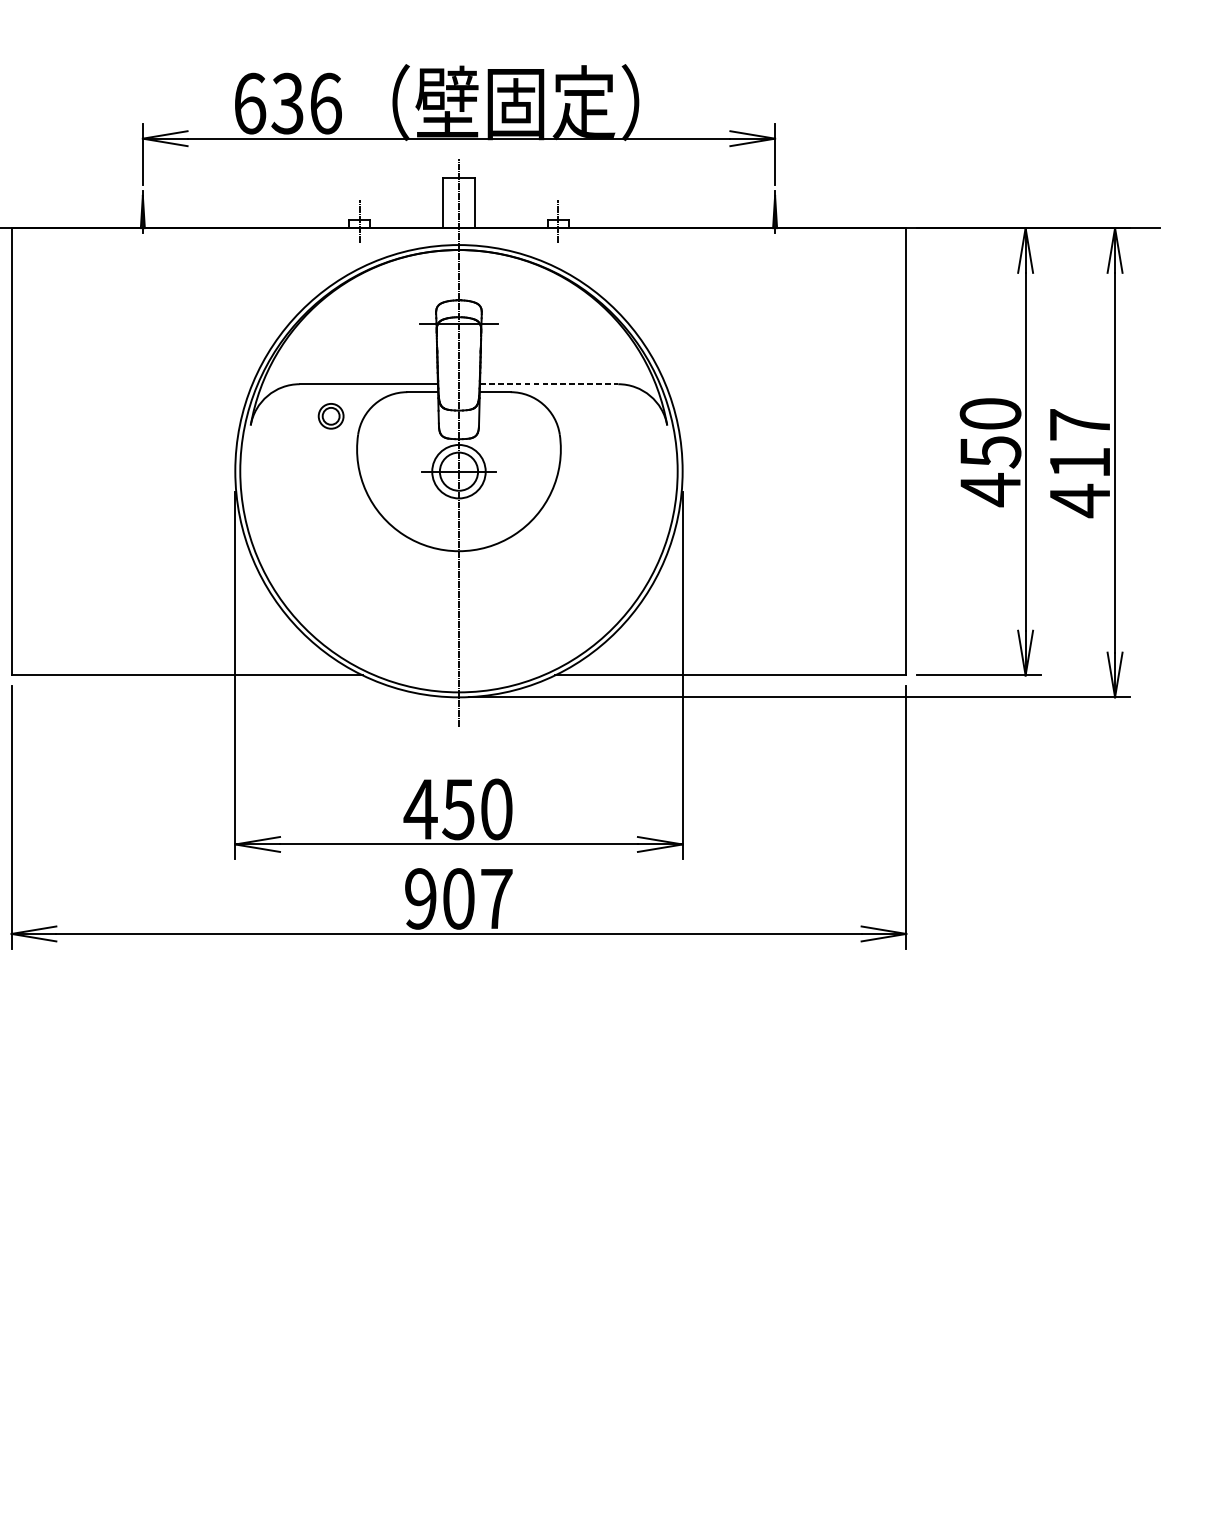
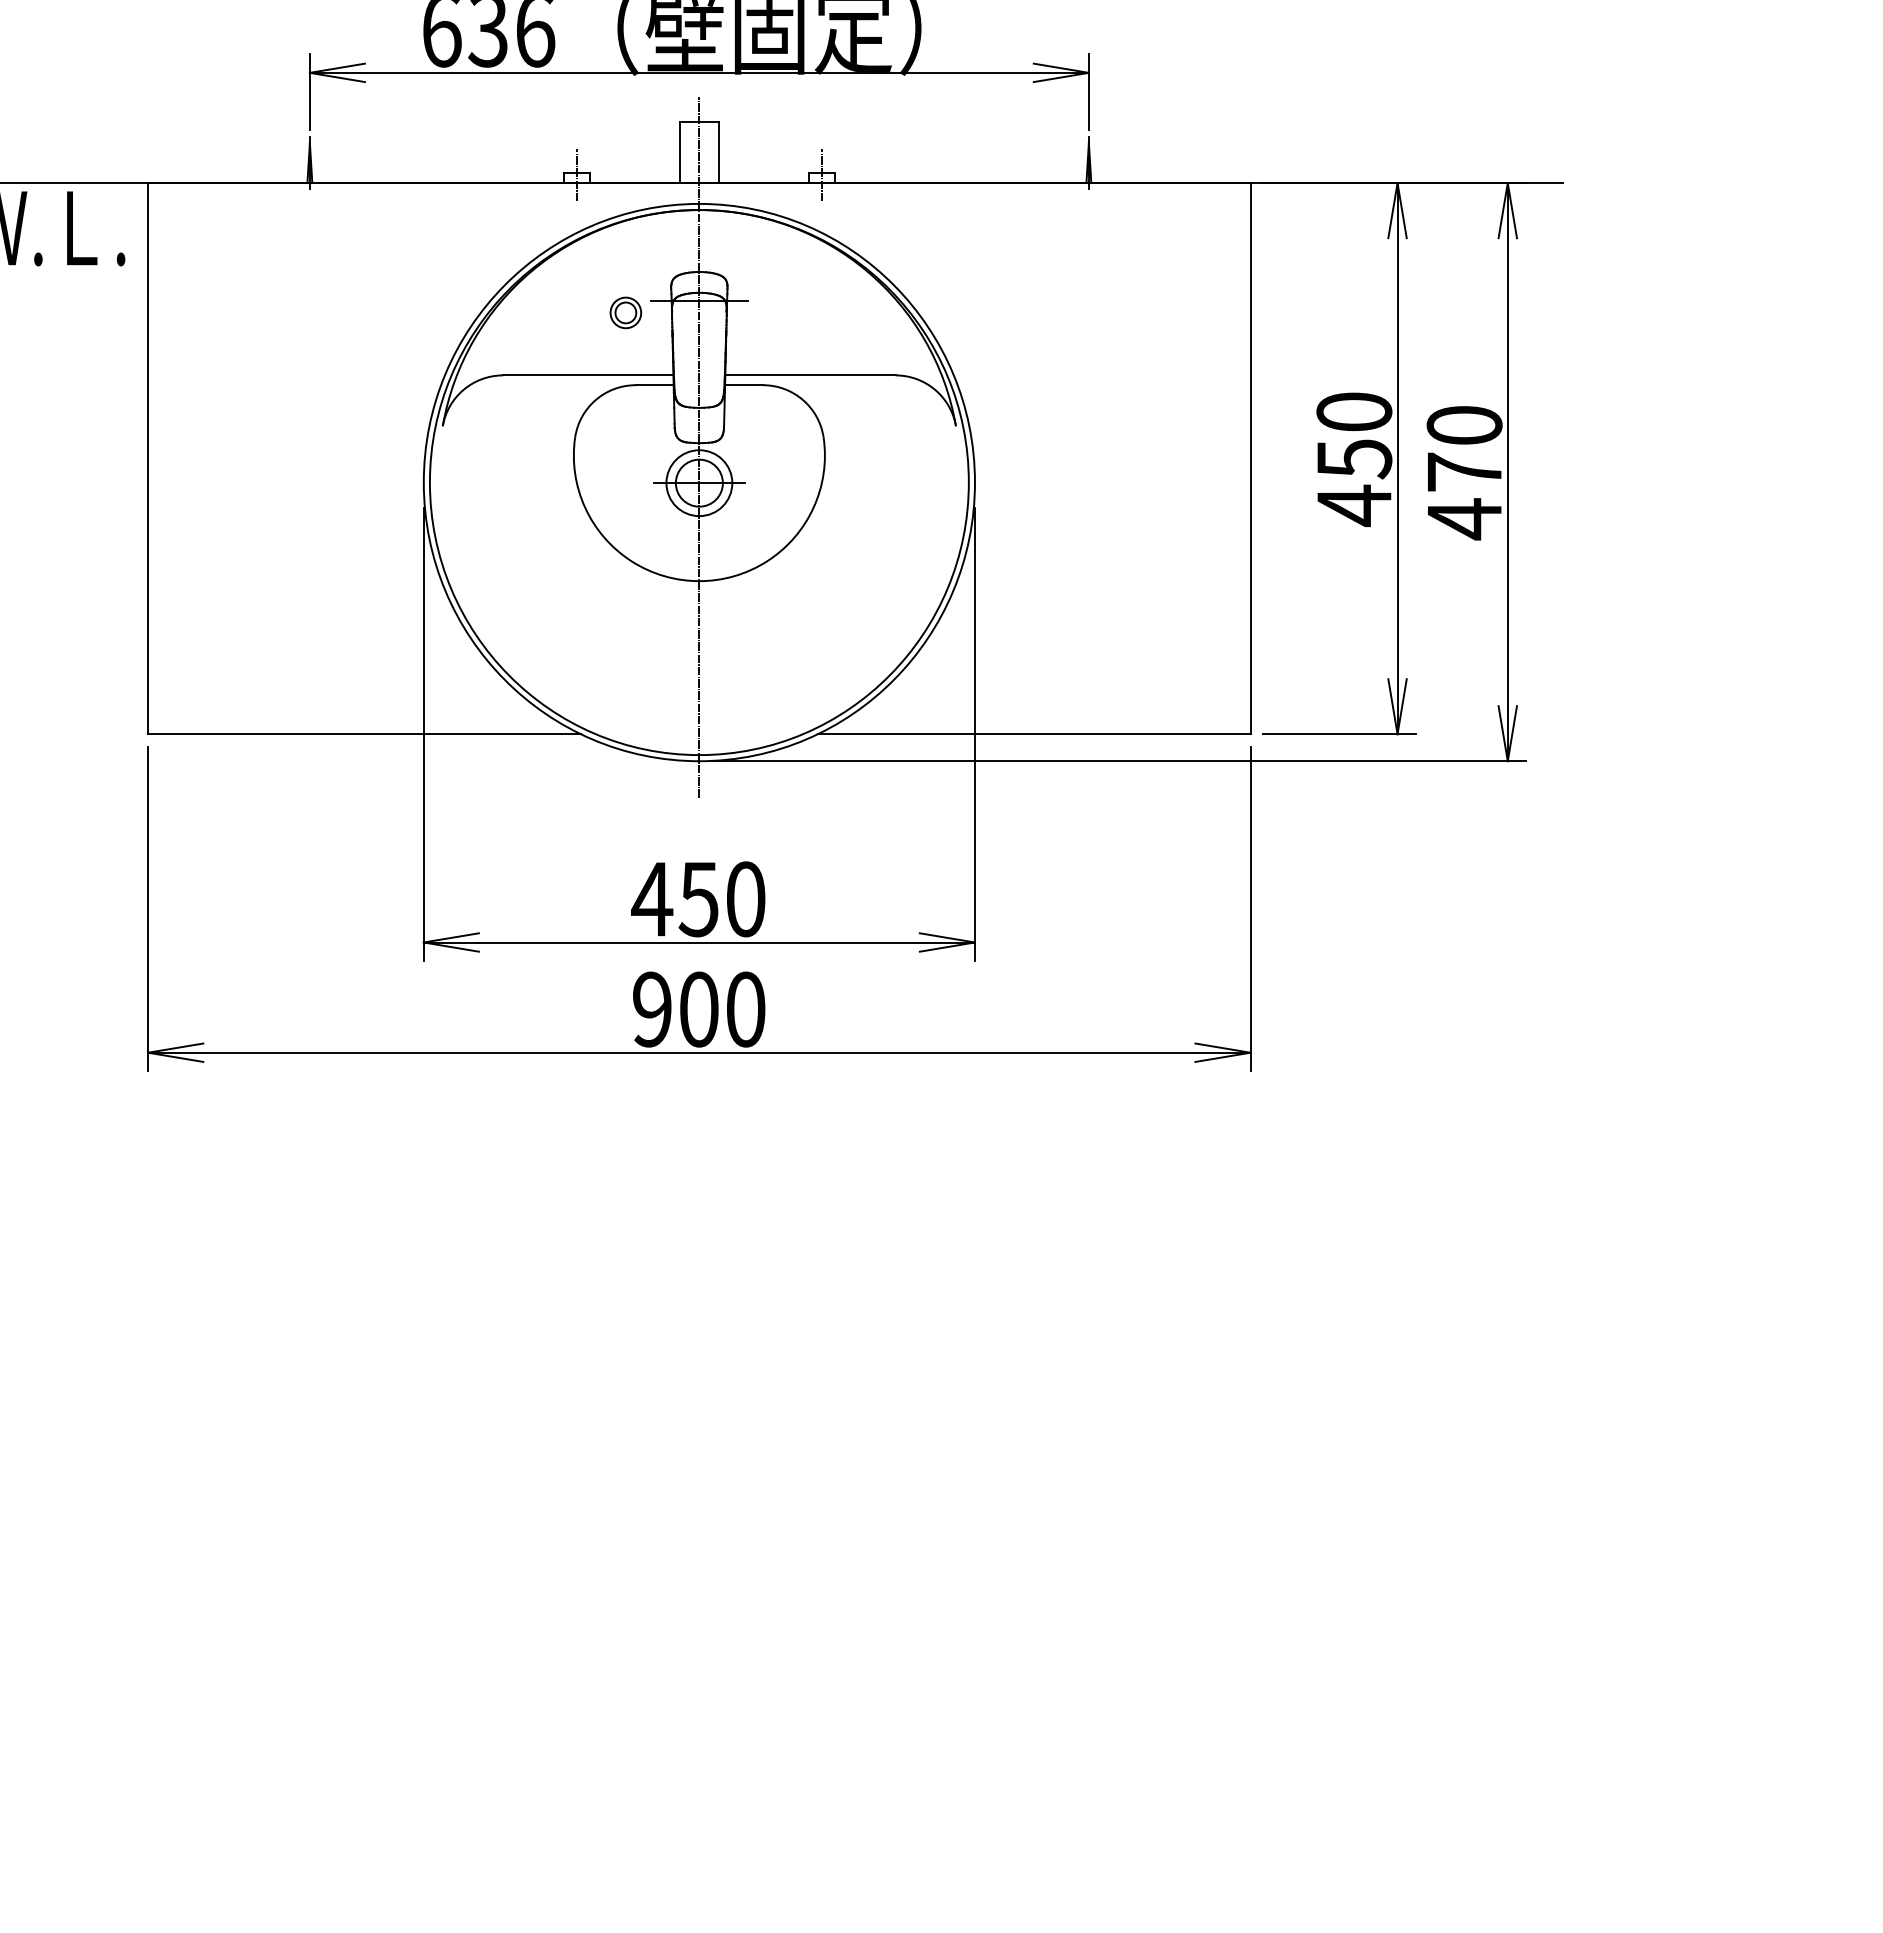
line: (549, 384) -> (810, 375), dashed -> solid
part: (330, 415) -> (625, 312), moved
text: (1079, 443) -> (1464, 448), 417 -> 470
text: (496, 898) -> (745, 1009), 907 -> 900

